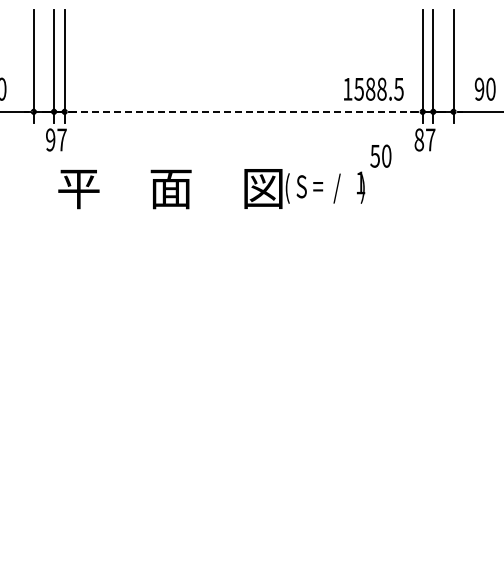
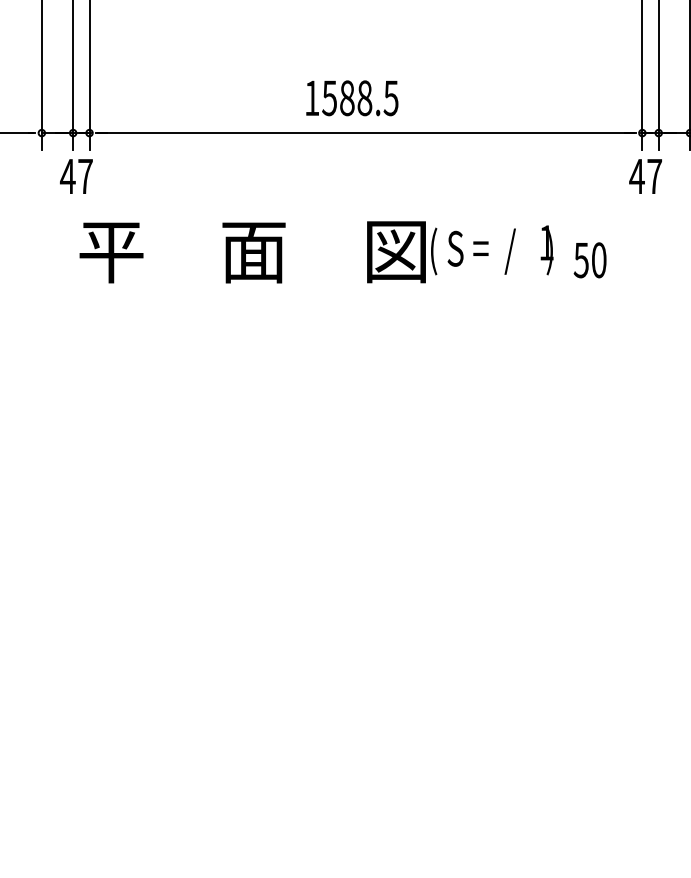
text: (373, 88) -> (351, 97), moved
line: (244, 111) -> (367, 132), dashed -> solid
text: (50, 139) -> (67, 175), 97 -> 47
text: (419, 139) -> (637, 175), 87 -> 47
text: (380, 155) -> (589, 259), moved

